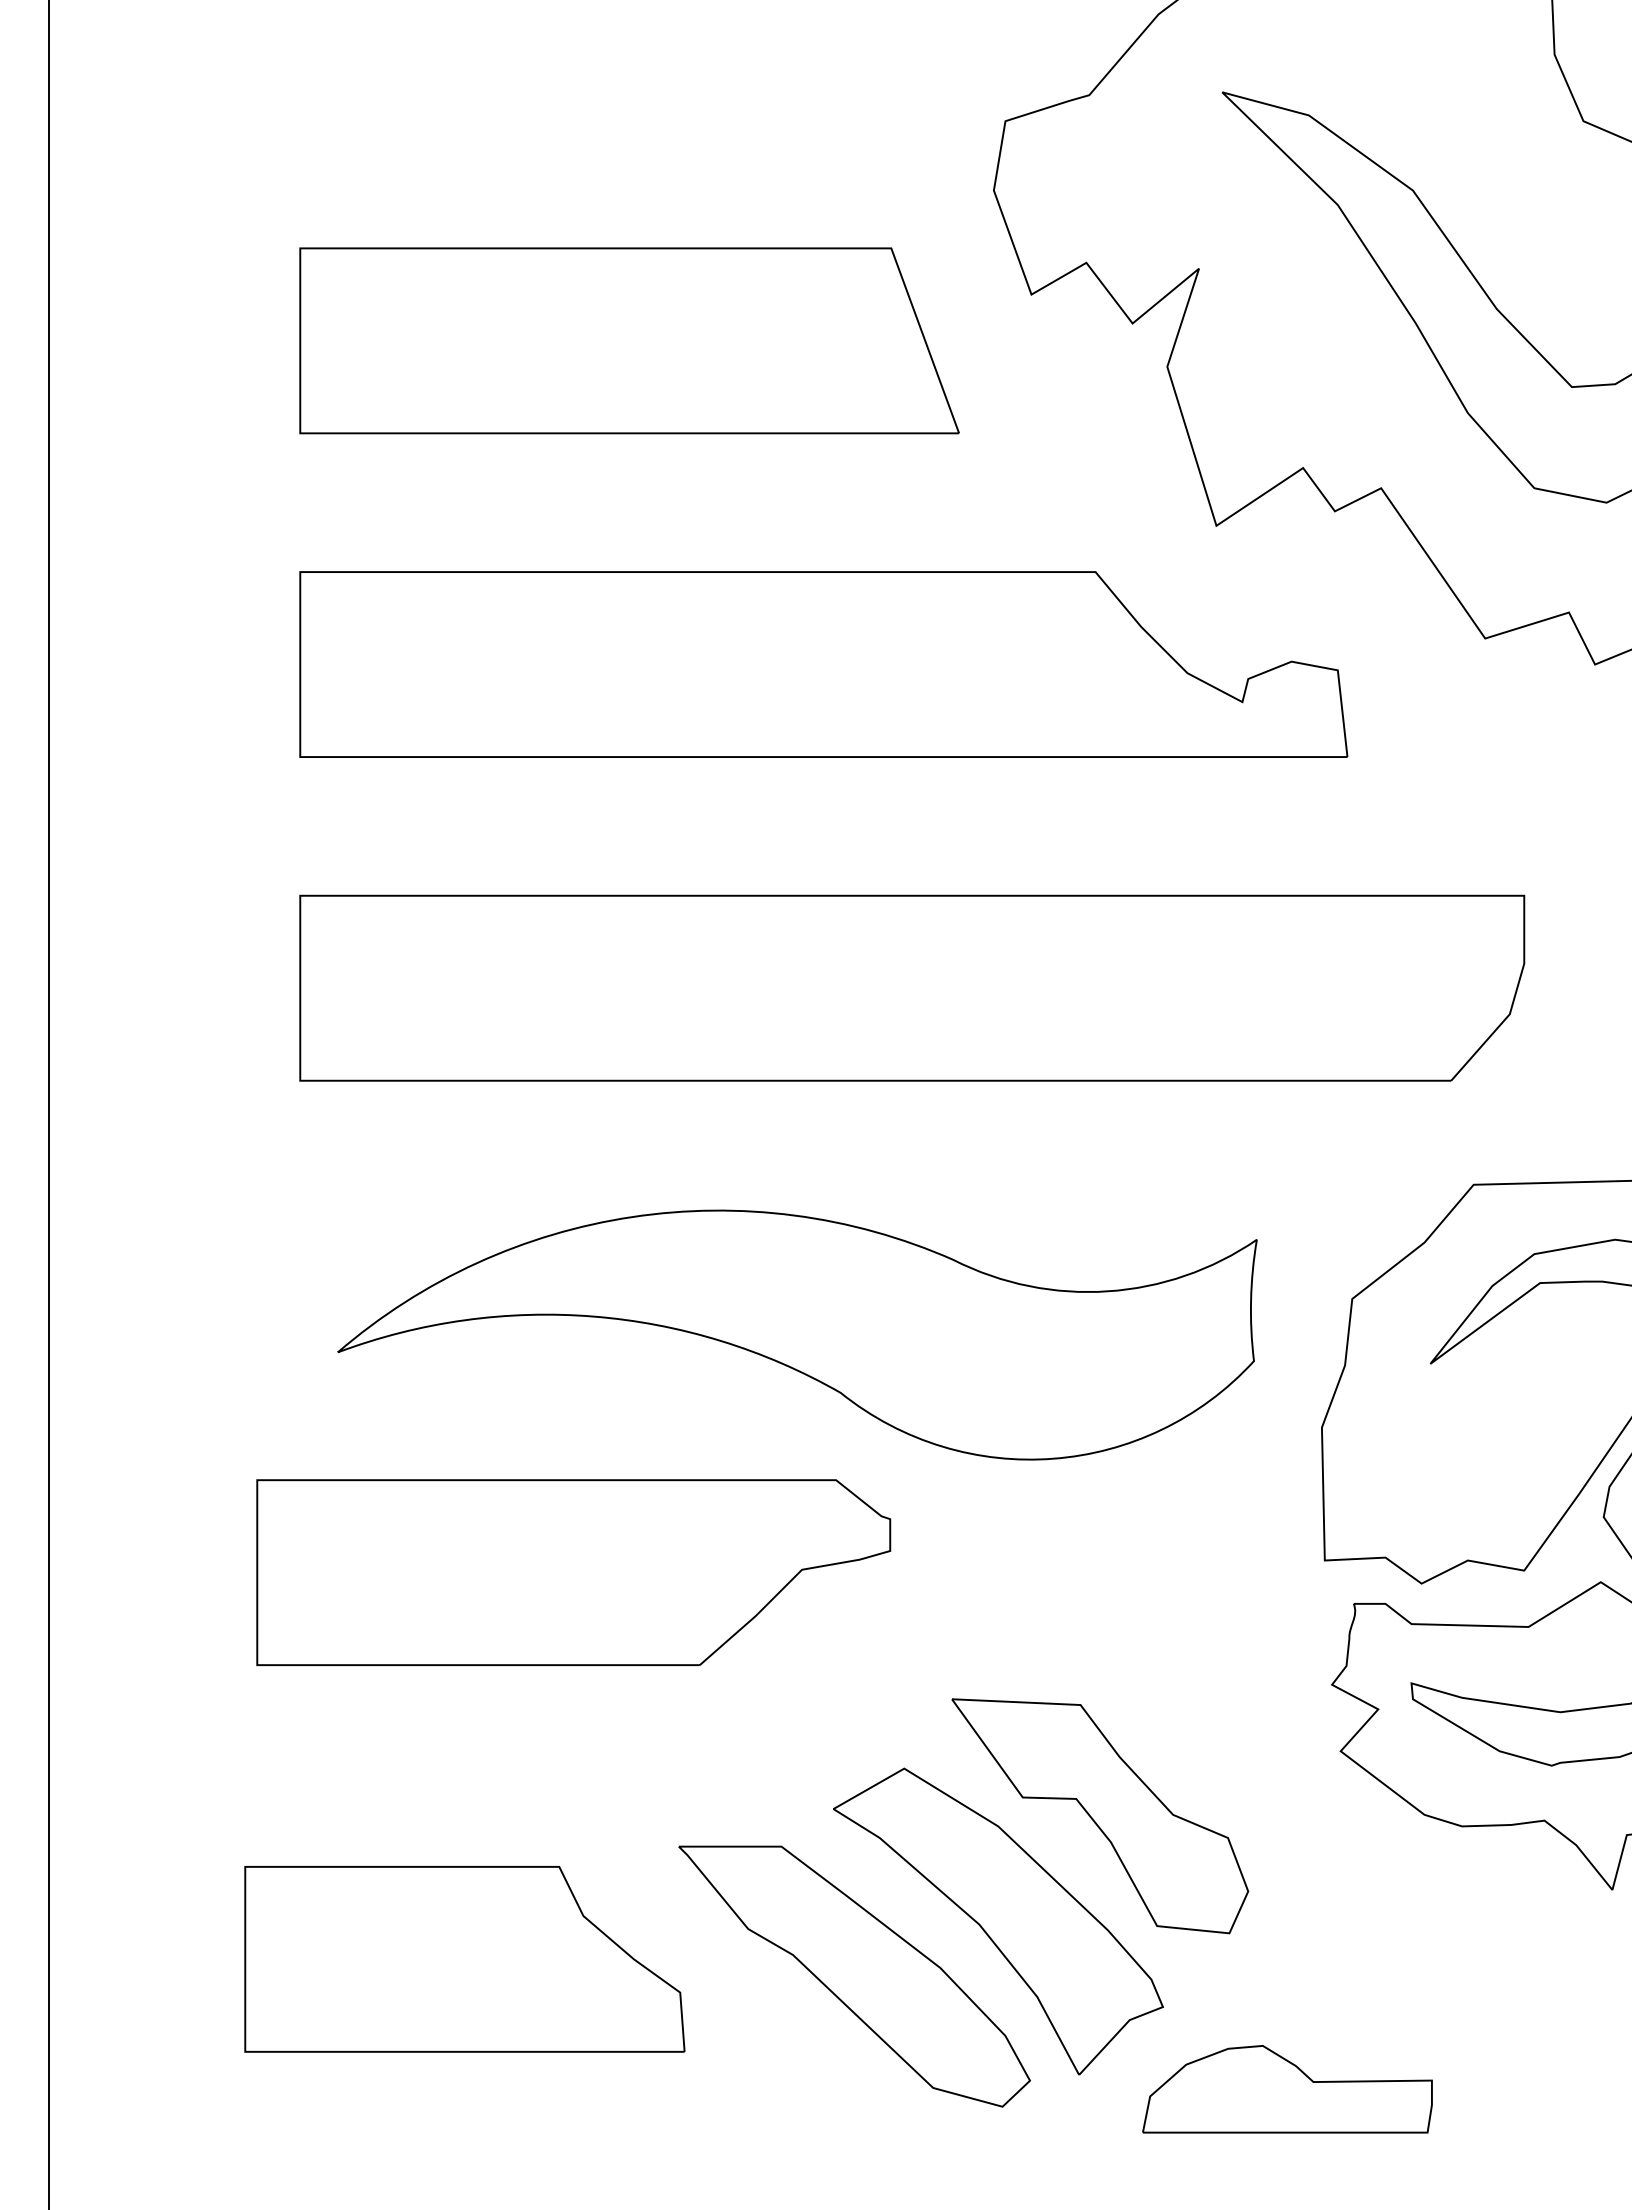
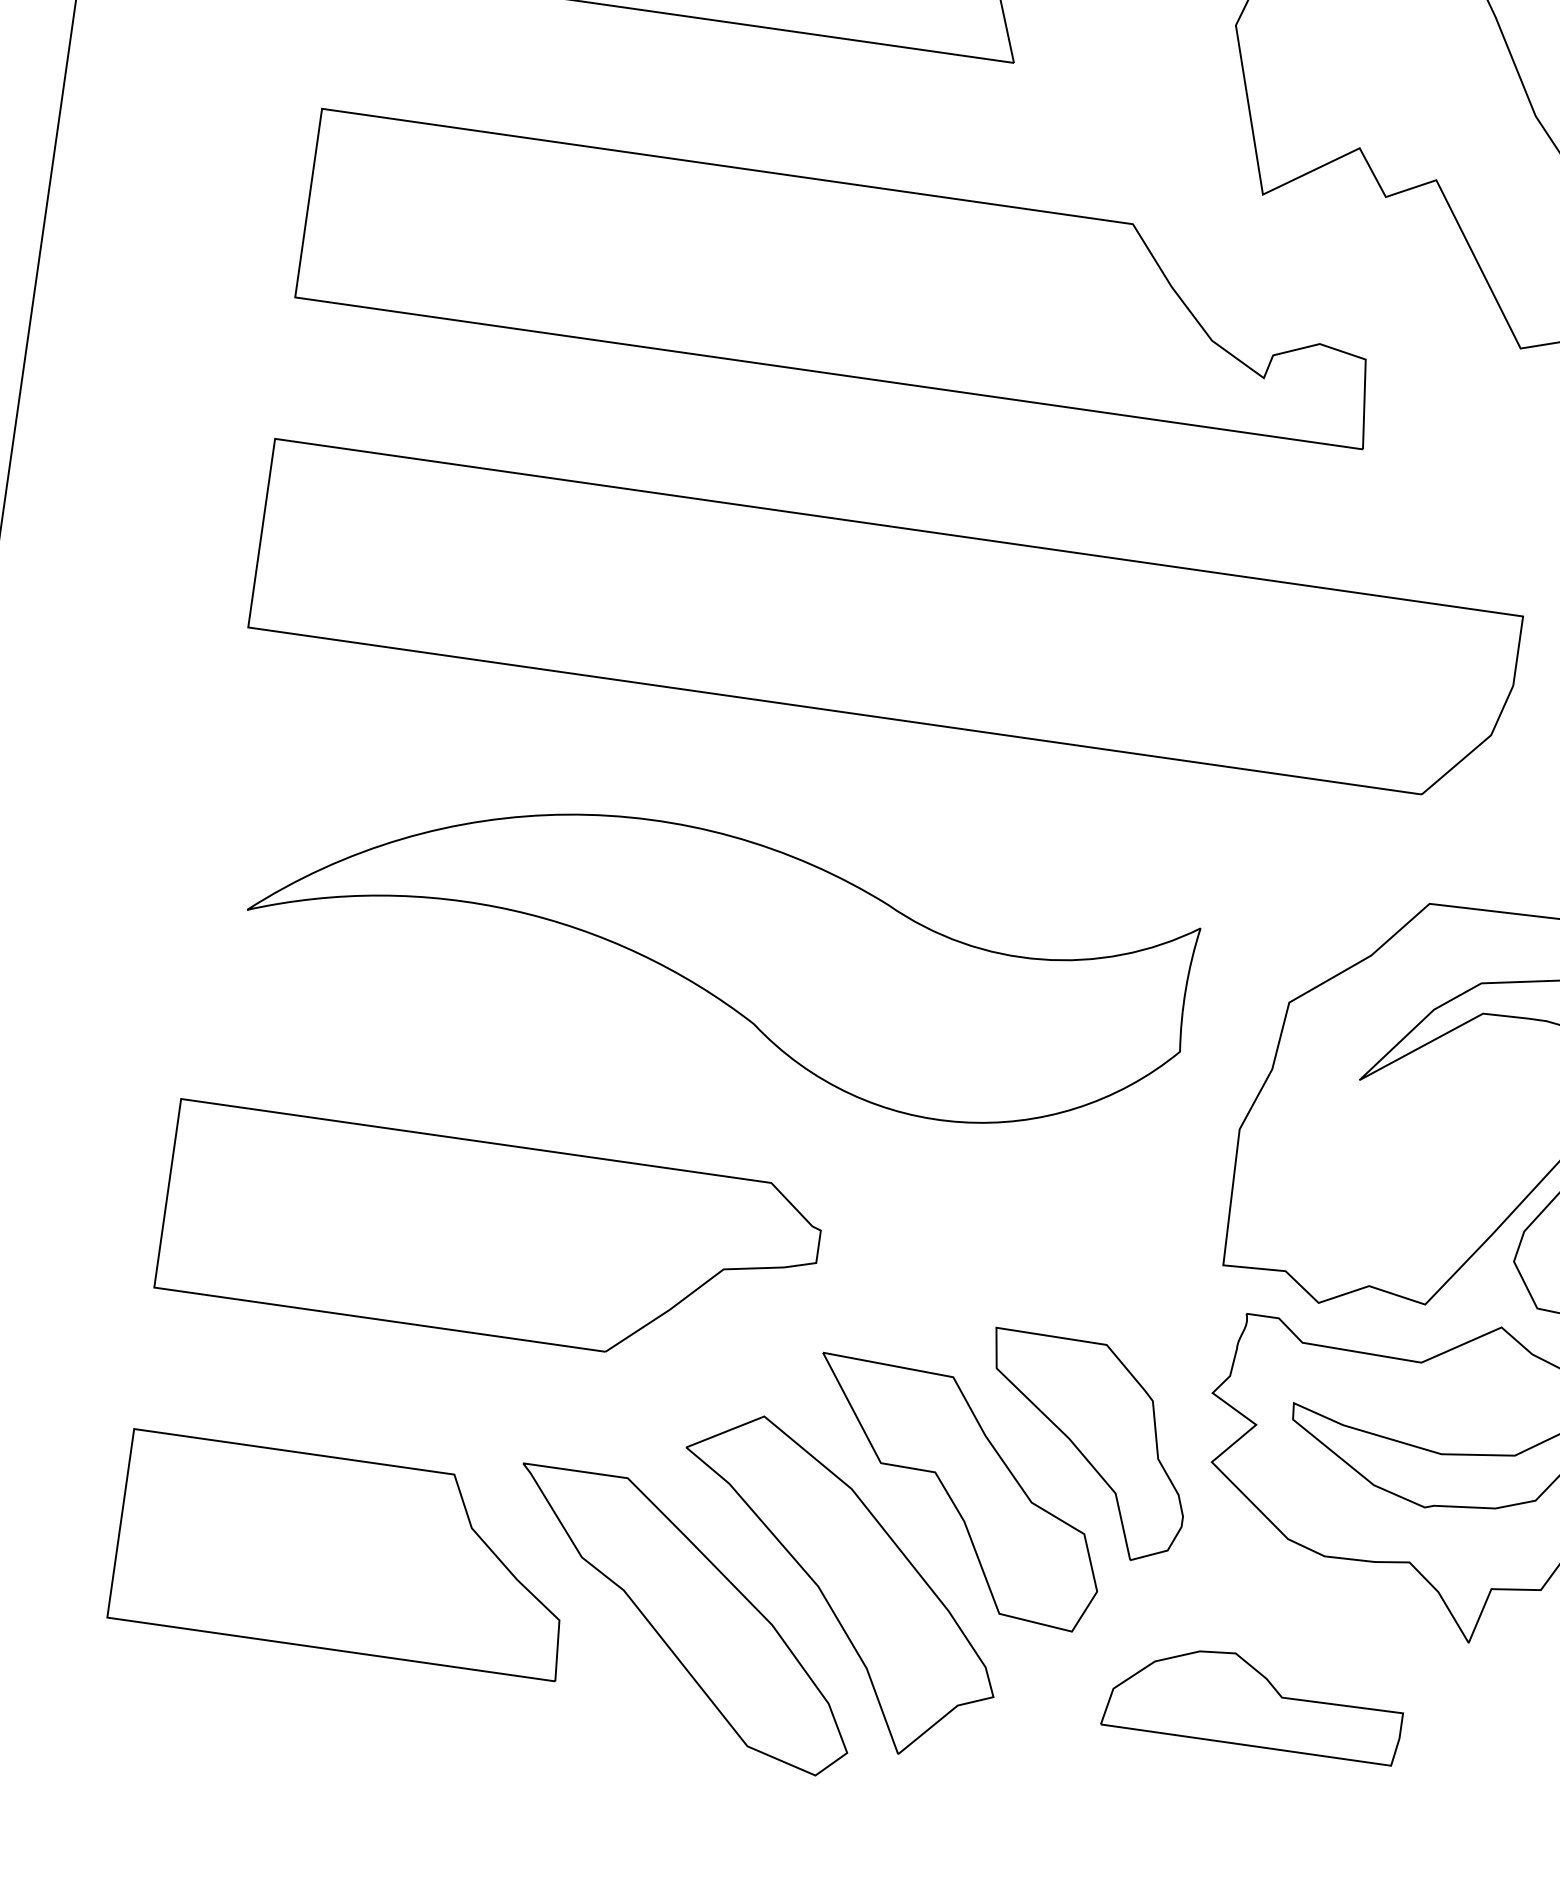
part: (573, 1572) -> (490, 1239), moved
part: (1217, 1753) -> (1085, 1446), added
part: (464, 1959) -> (344, 1555), moved
part: (1287, 2089) -> (1254, 1701), moved

